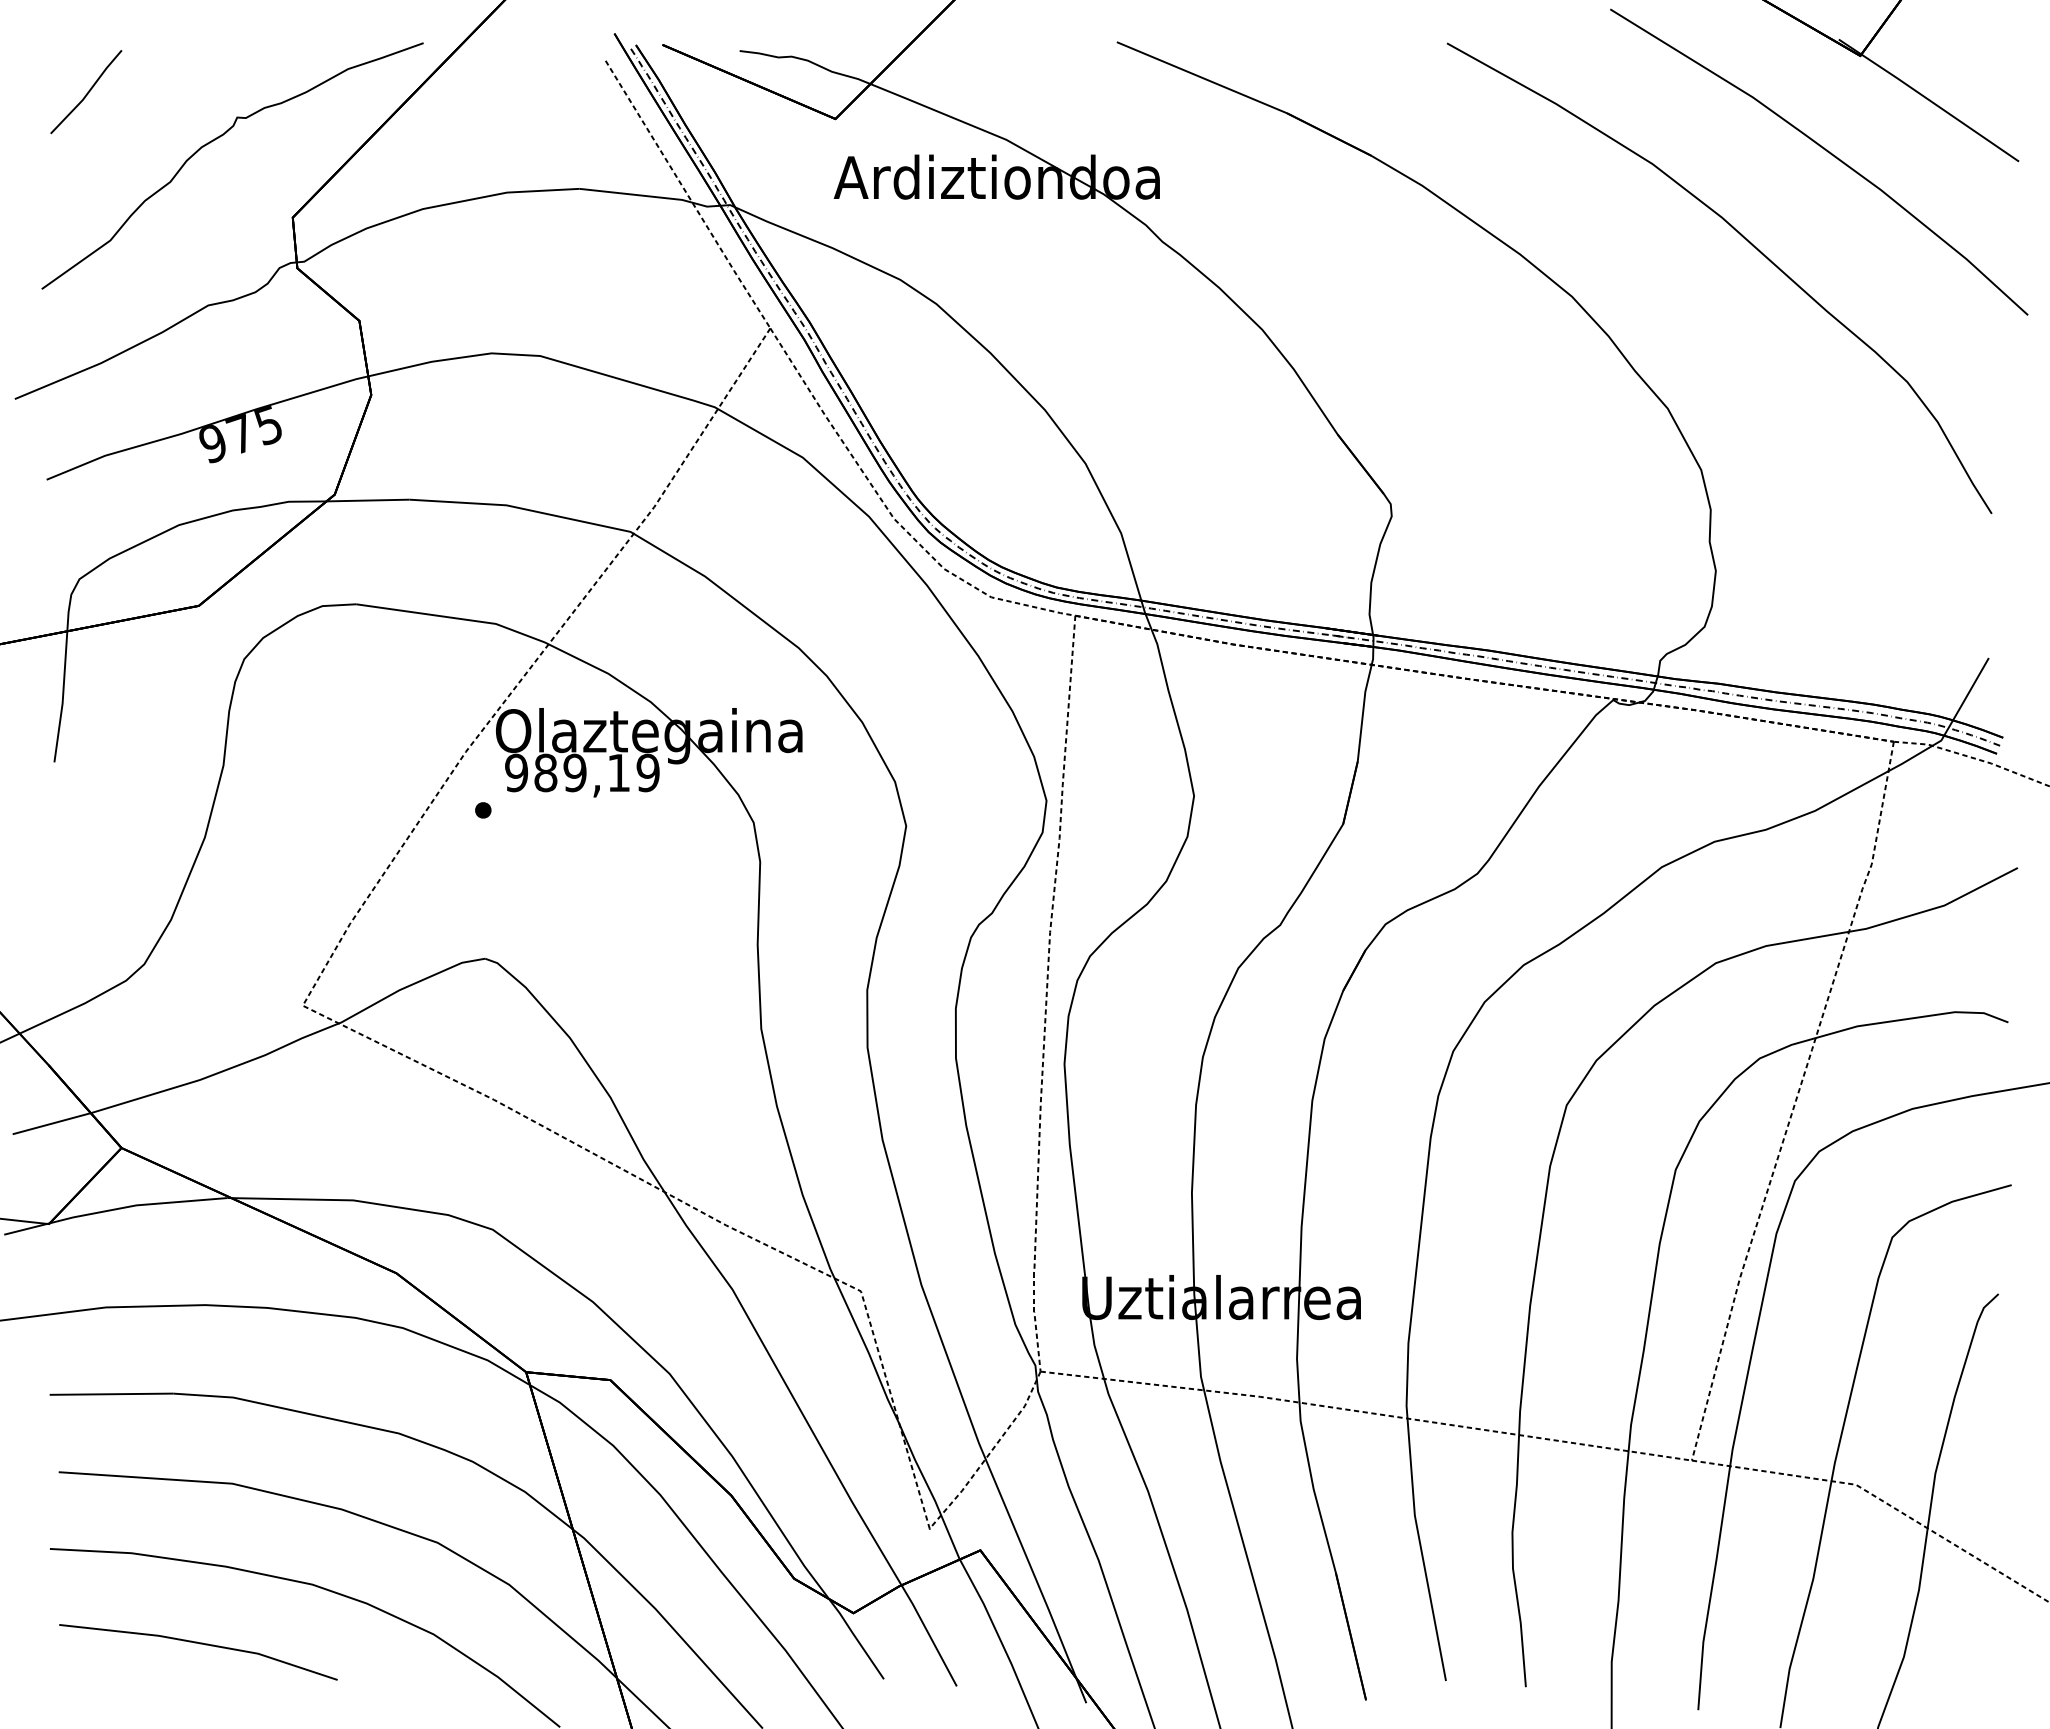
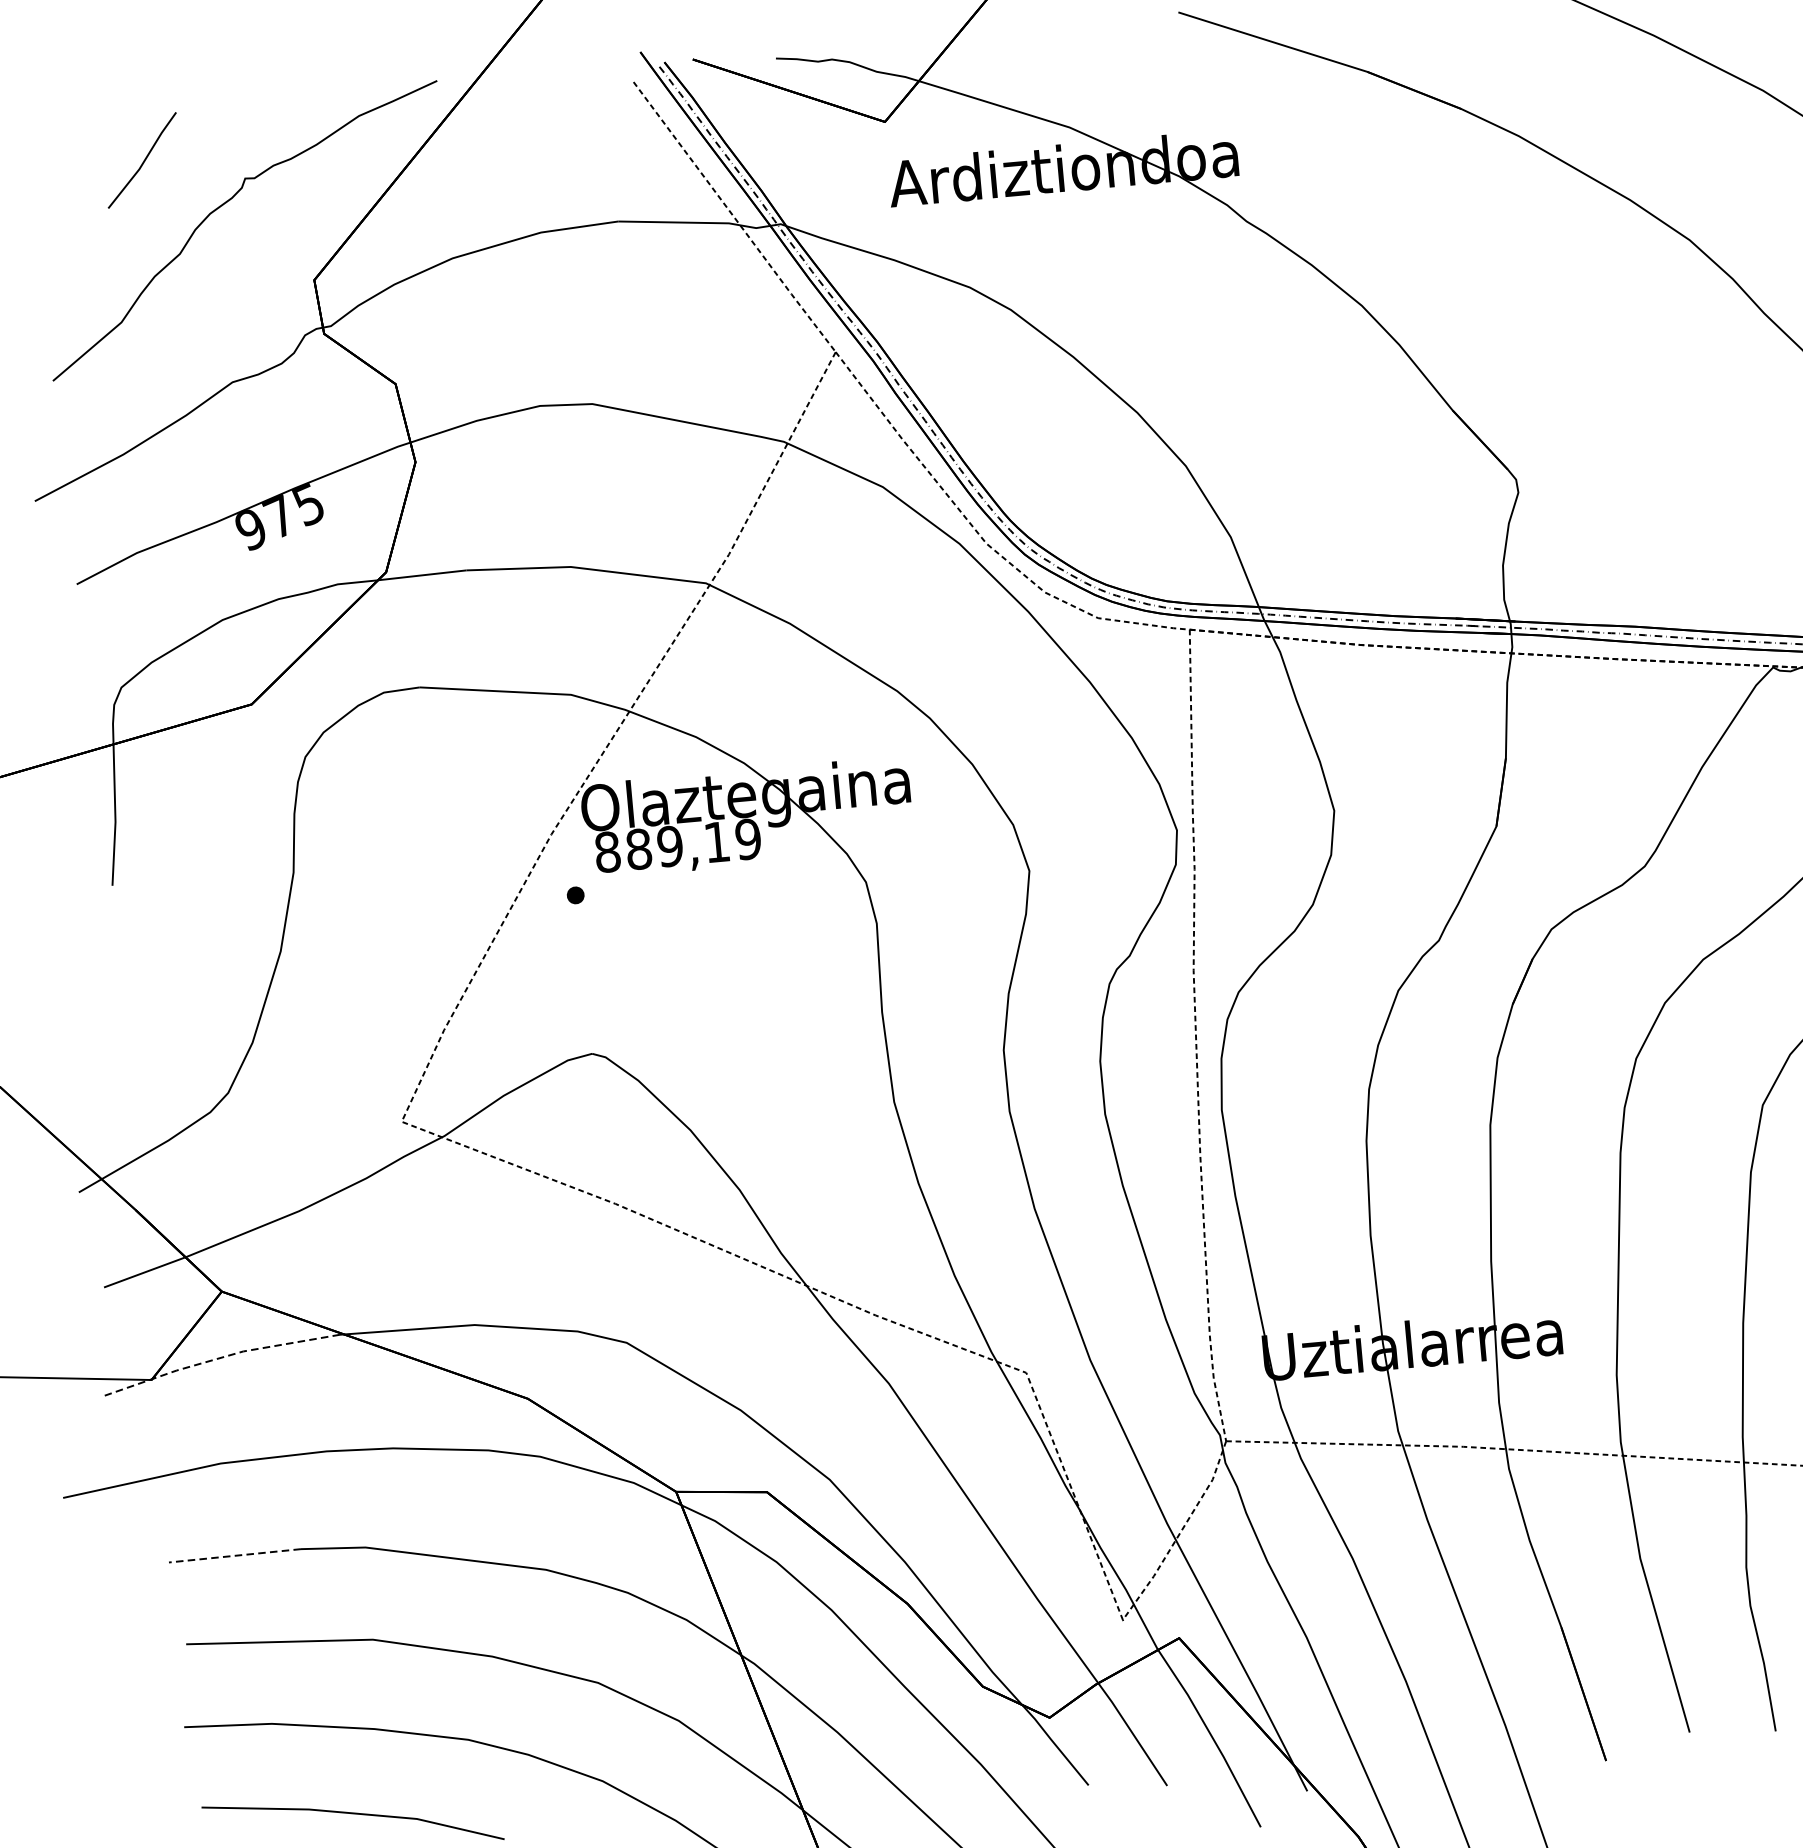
line: (87, 92) -> (143, 160), moved
text: (516, 772) -> (607, 851), 989,19 -> 889,19
line: (114, 1209) -> (220, 1358), solid -> dashed
line: (111, 1394) -> (235, 1556), solid -> dashed

